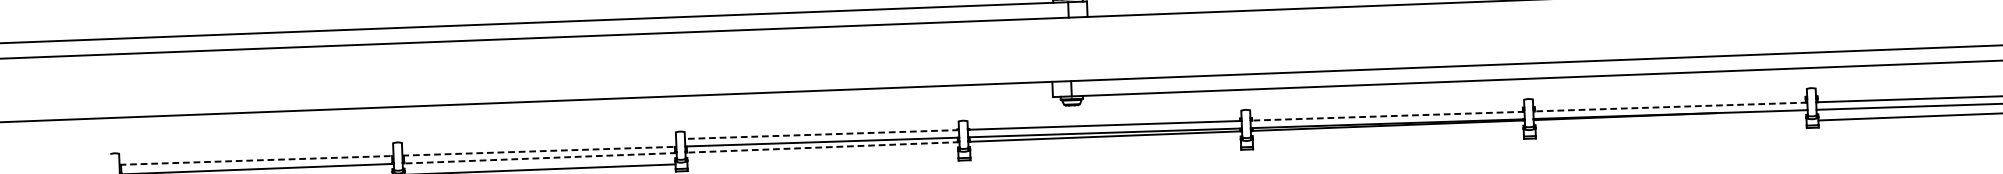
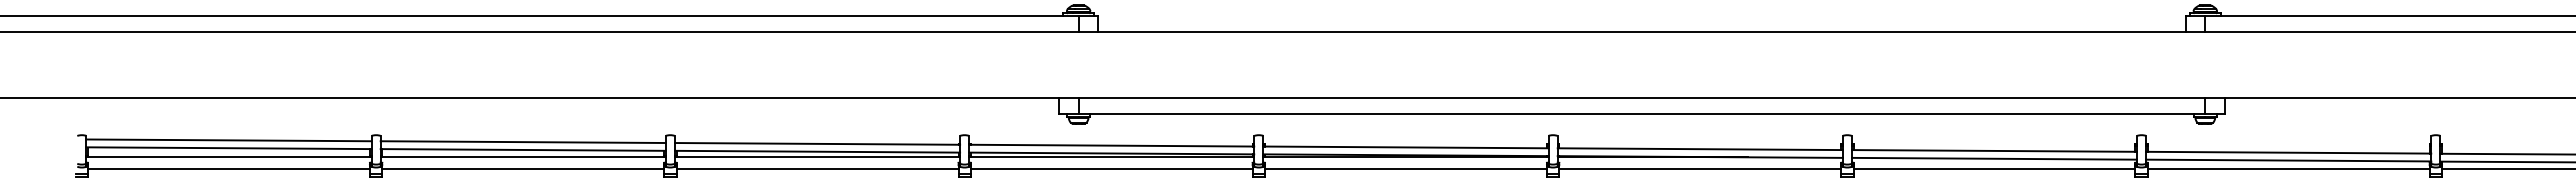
line: (1670, 107) -> (1700, 149), dashed -> solid
line: (1387, 116) -> (1405, 147), dashed -> solid
line: (1671, 126) -> (1700, 169), added
line: (821, 134) -> (817, 143), dashed -> solid
line: (1387, 137) -> (1405, 169), added
line: (538, 144) -> (522, 142), added
line: (822, 147) -> (817, 157), dashed -> solid
line: (1105, 148) -> (1111, 169), added
line: (539, 150) -> (523, 149), dashed -> solid
line: (255, 153) -> (228, 140), added
line: (539, 158) -> (523, 157), dashed -> solid
line: (822, 159) -> (817, 169), added
line: (256, 160) -> (228, 148), dashed -> solid

